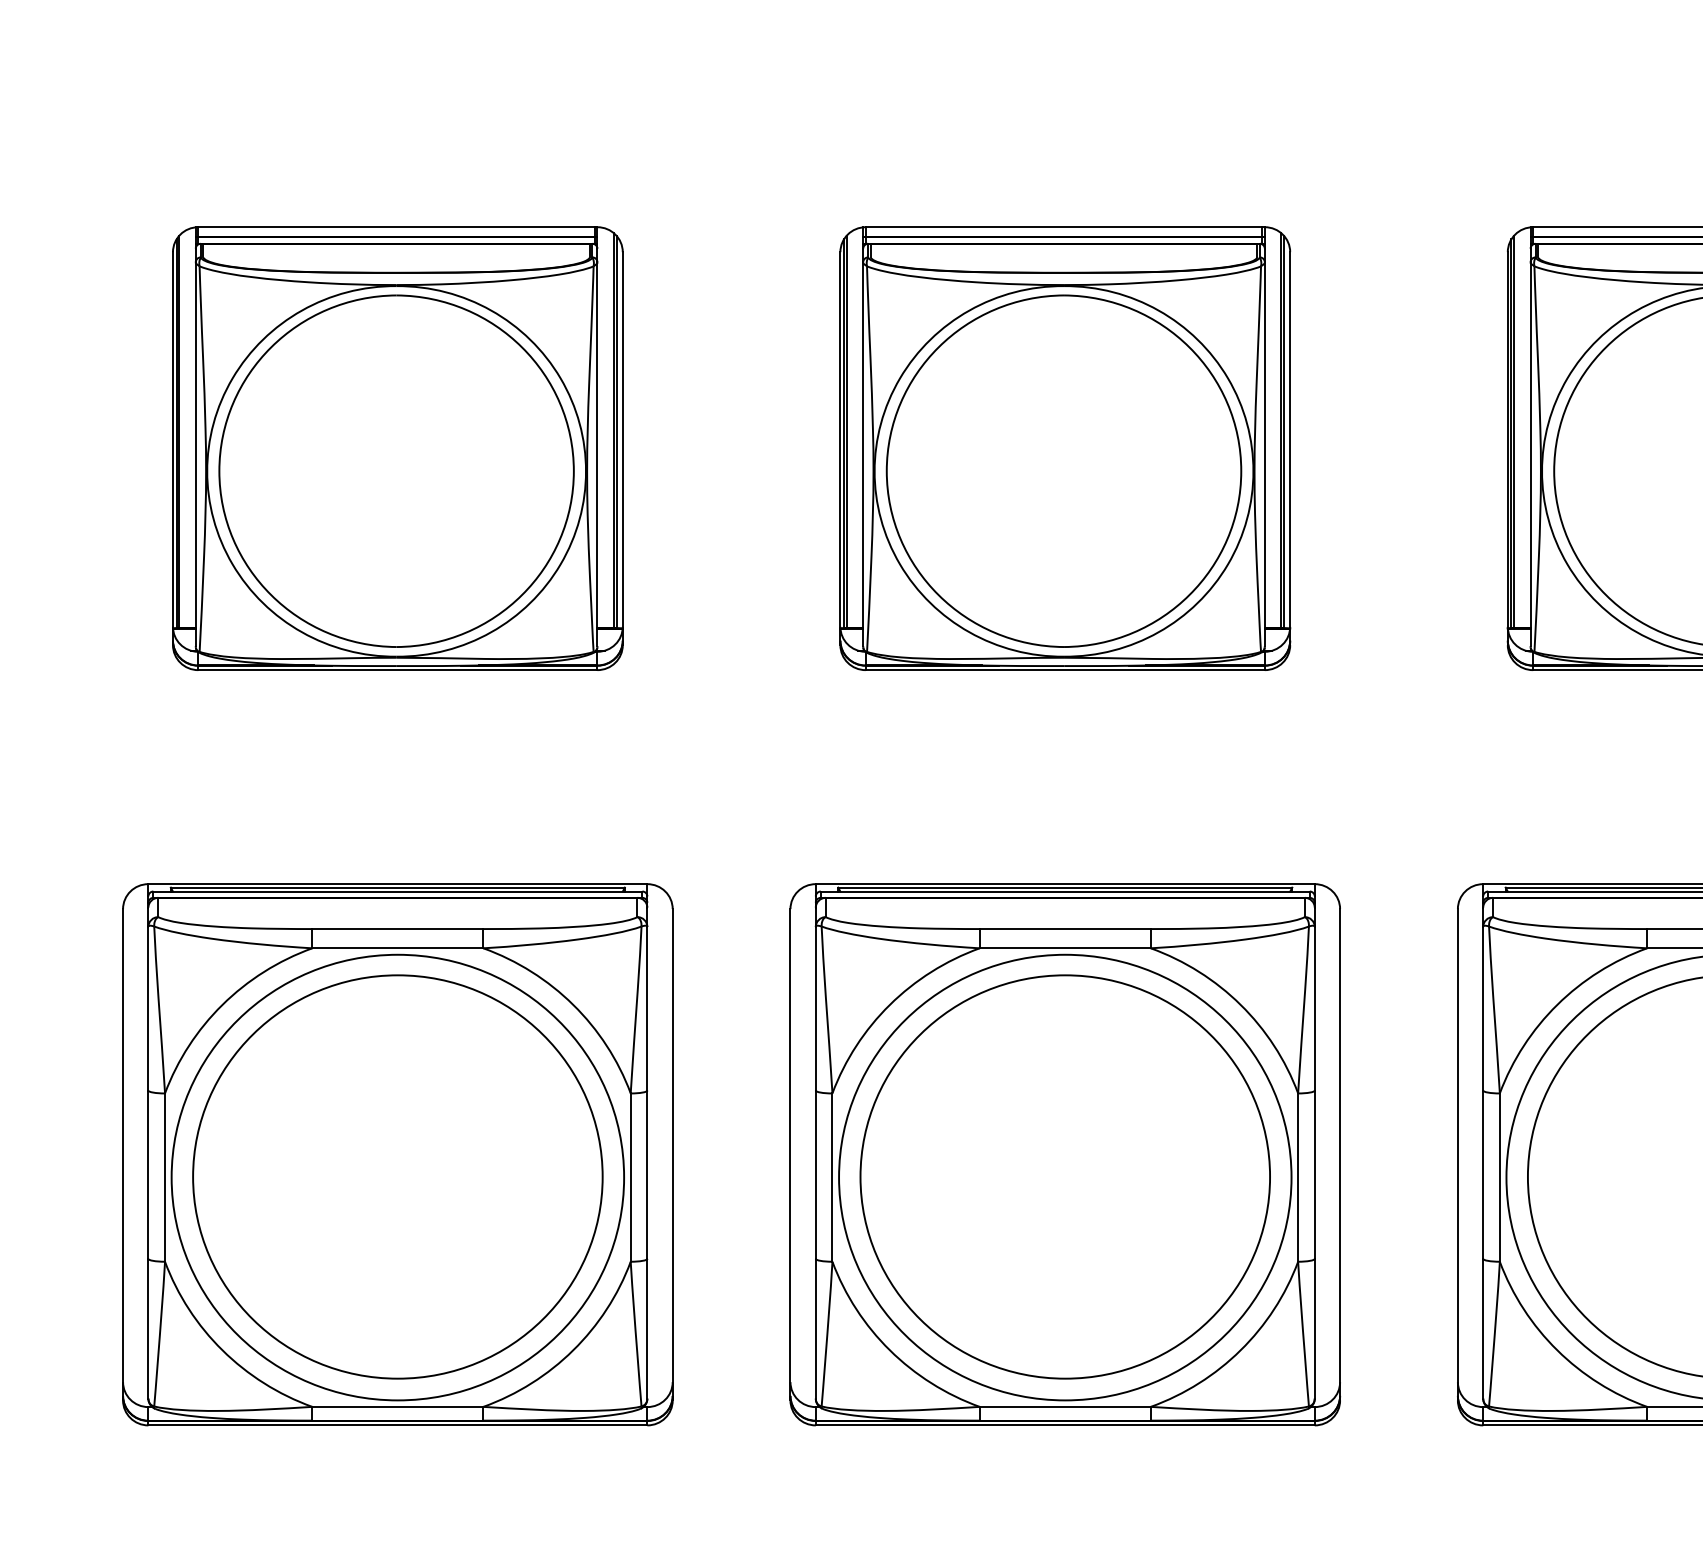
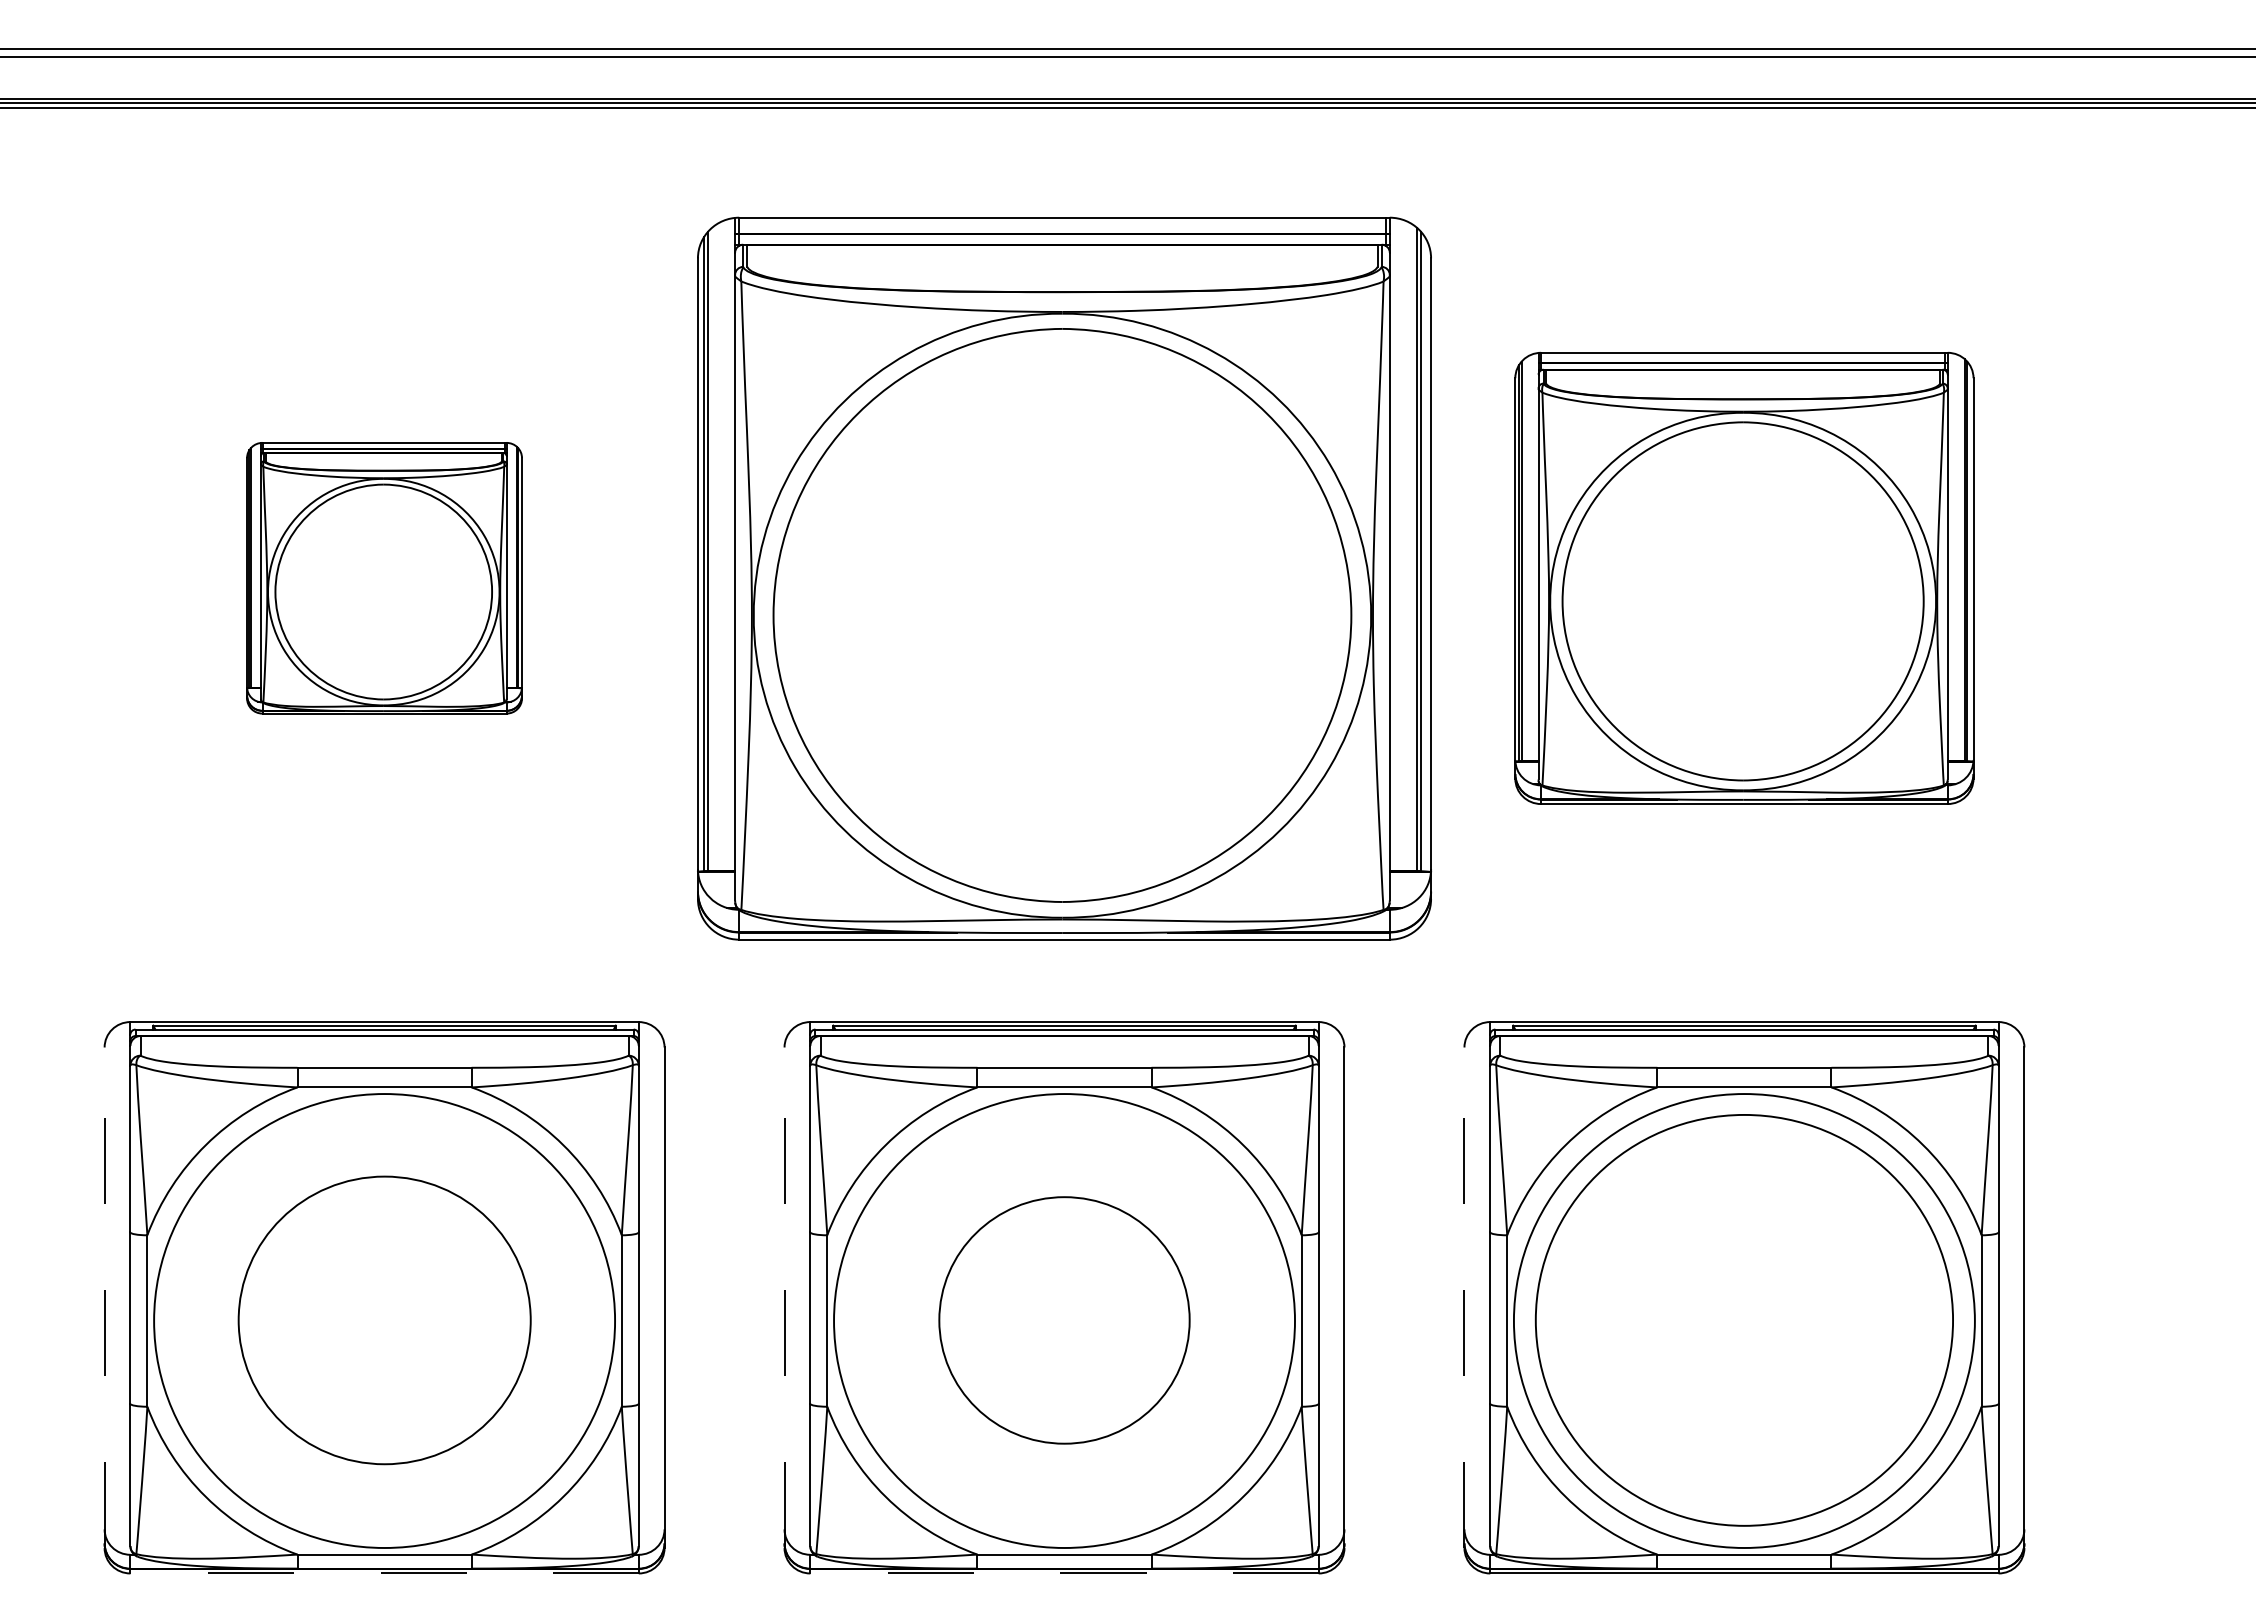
part: (397, 447) -> (384, 577), size x0.6
part: (1065, 447) -> (1064, 577), size x1.6
line: (122, 1154) -> (104, 1297), solid -> dashed
line: (790, 1154) -> (784, 1297), solid -> dashed
line: (1457, 1154) -> (1464, 1297), solid -> dashed
part: (397, 1177) -> (384, 1320), size x0.7
part: (1065, 1177) -> (1064, 1320), size x0.6
line: (397, 1425) -> (384, 1573), solid -> dashed
line: (1065, 1425) -> (1064, 1573), solid -> dashed

